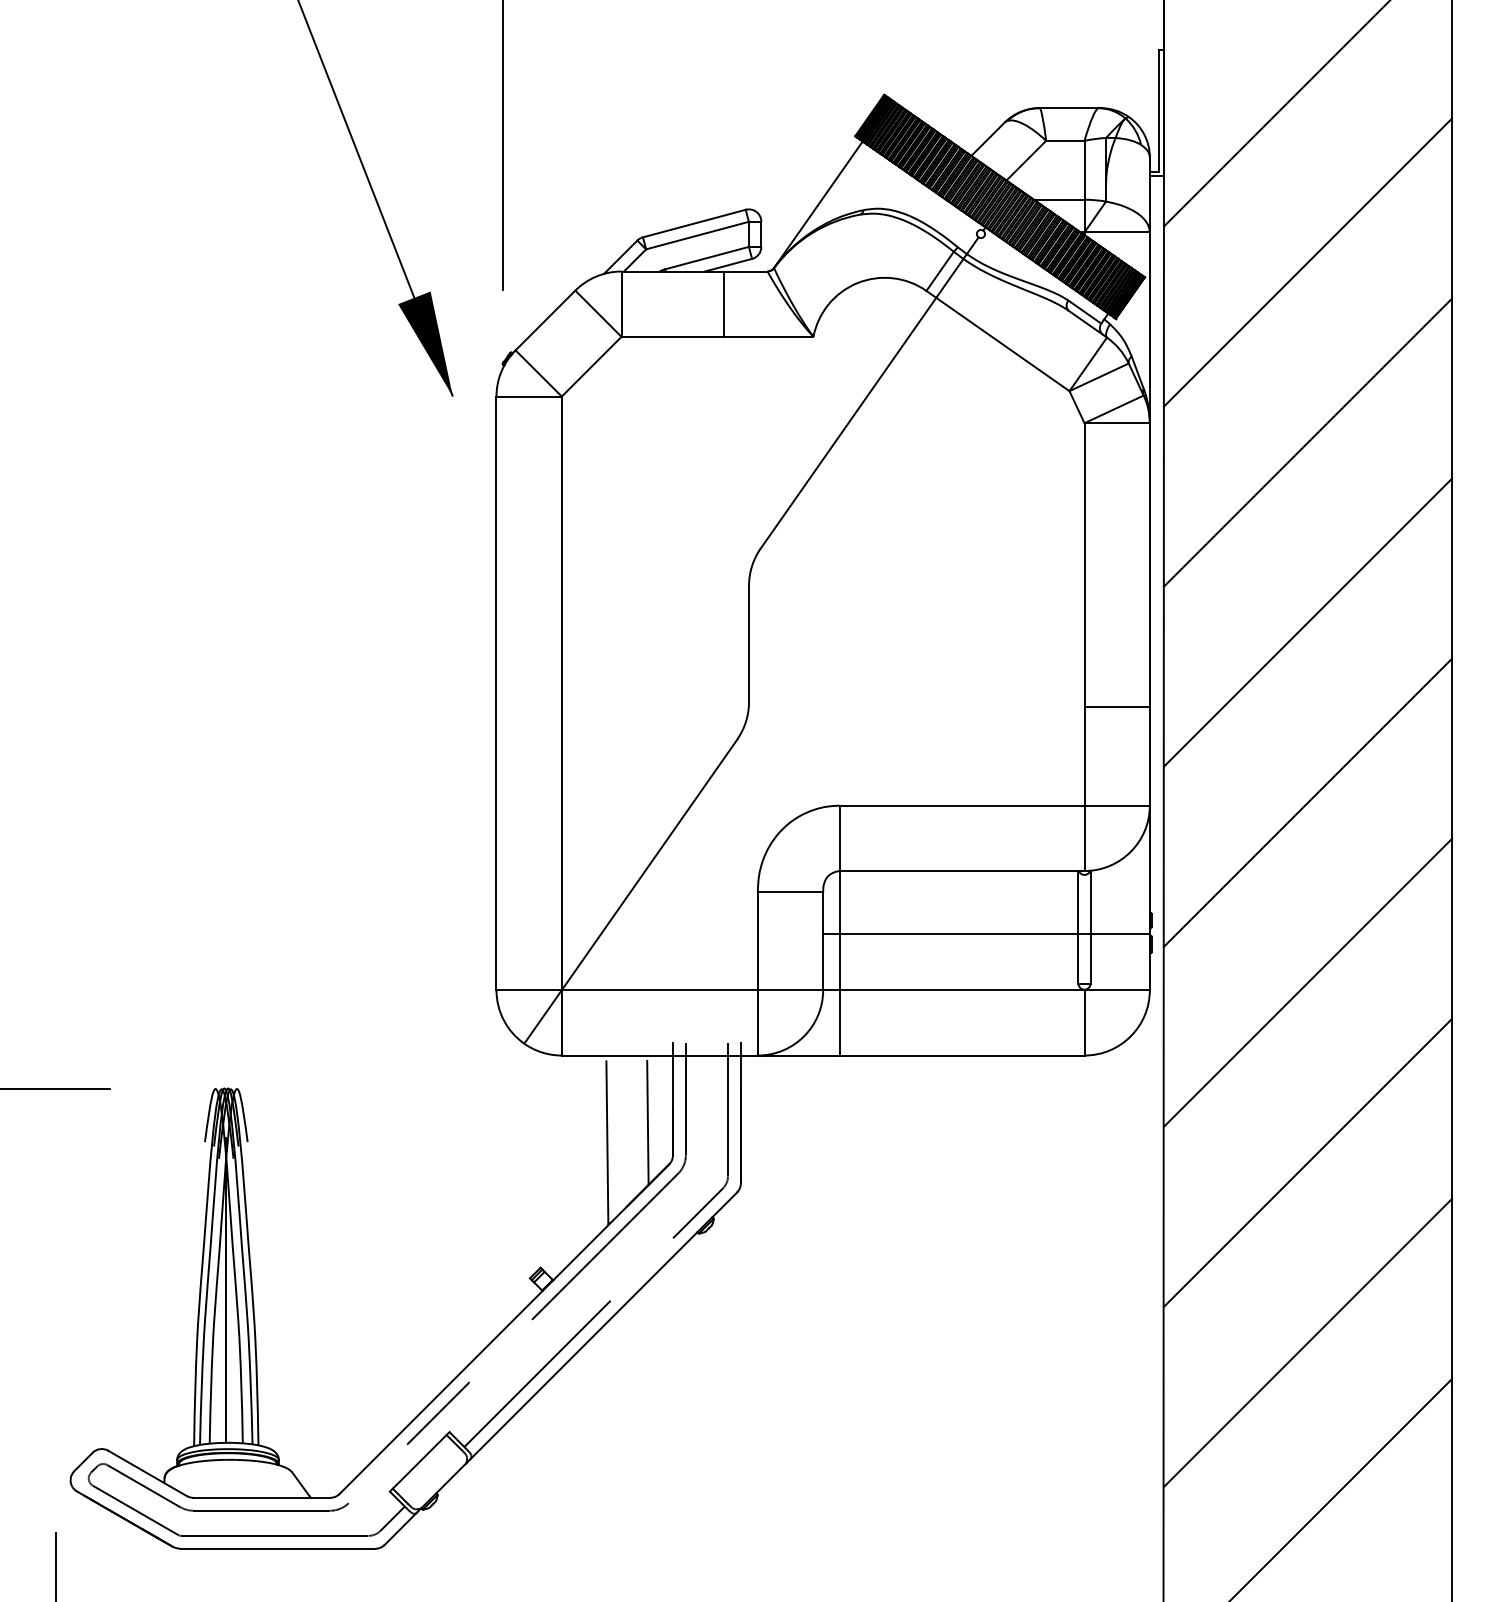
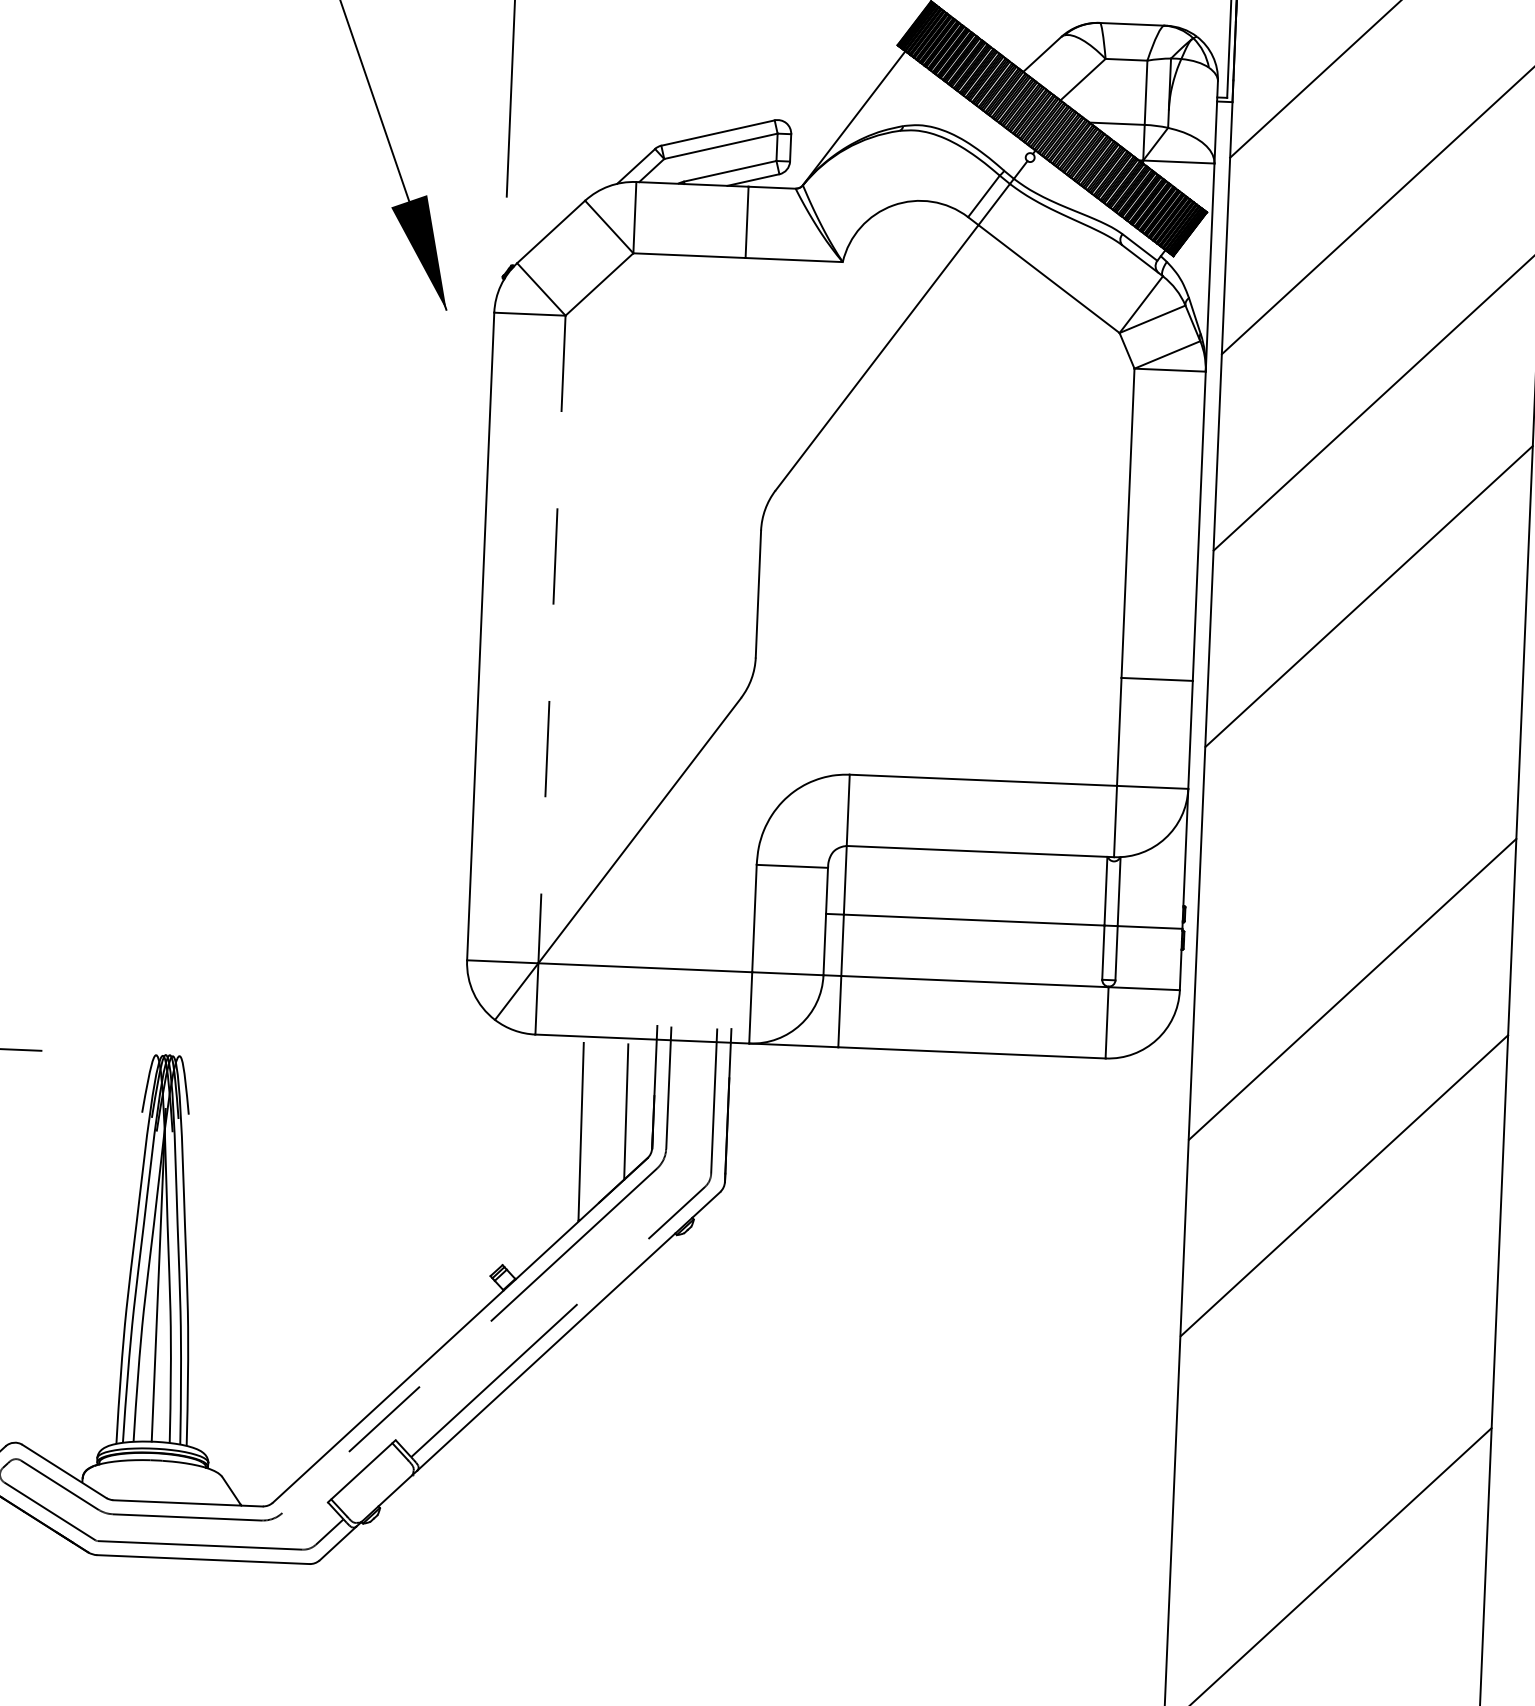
line: (561, 693) -> (551, 639), solid -> dashed
line: (1307, 802) -> (1360, 792), removed
line: (1307, 1342) -> (1335, 1381), removed

